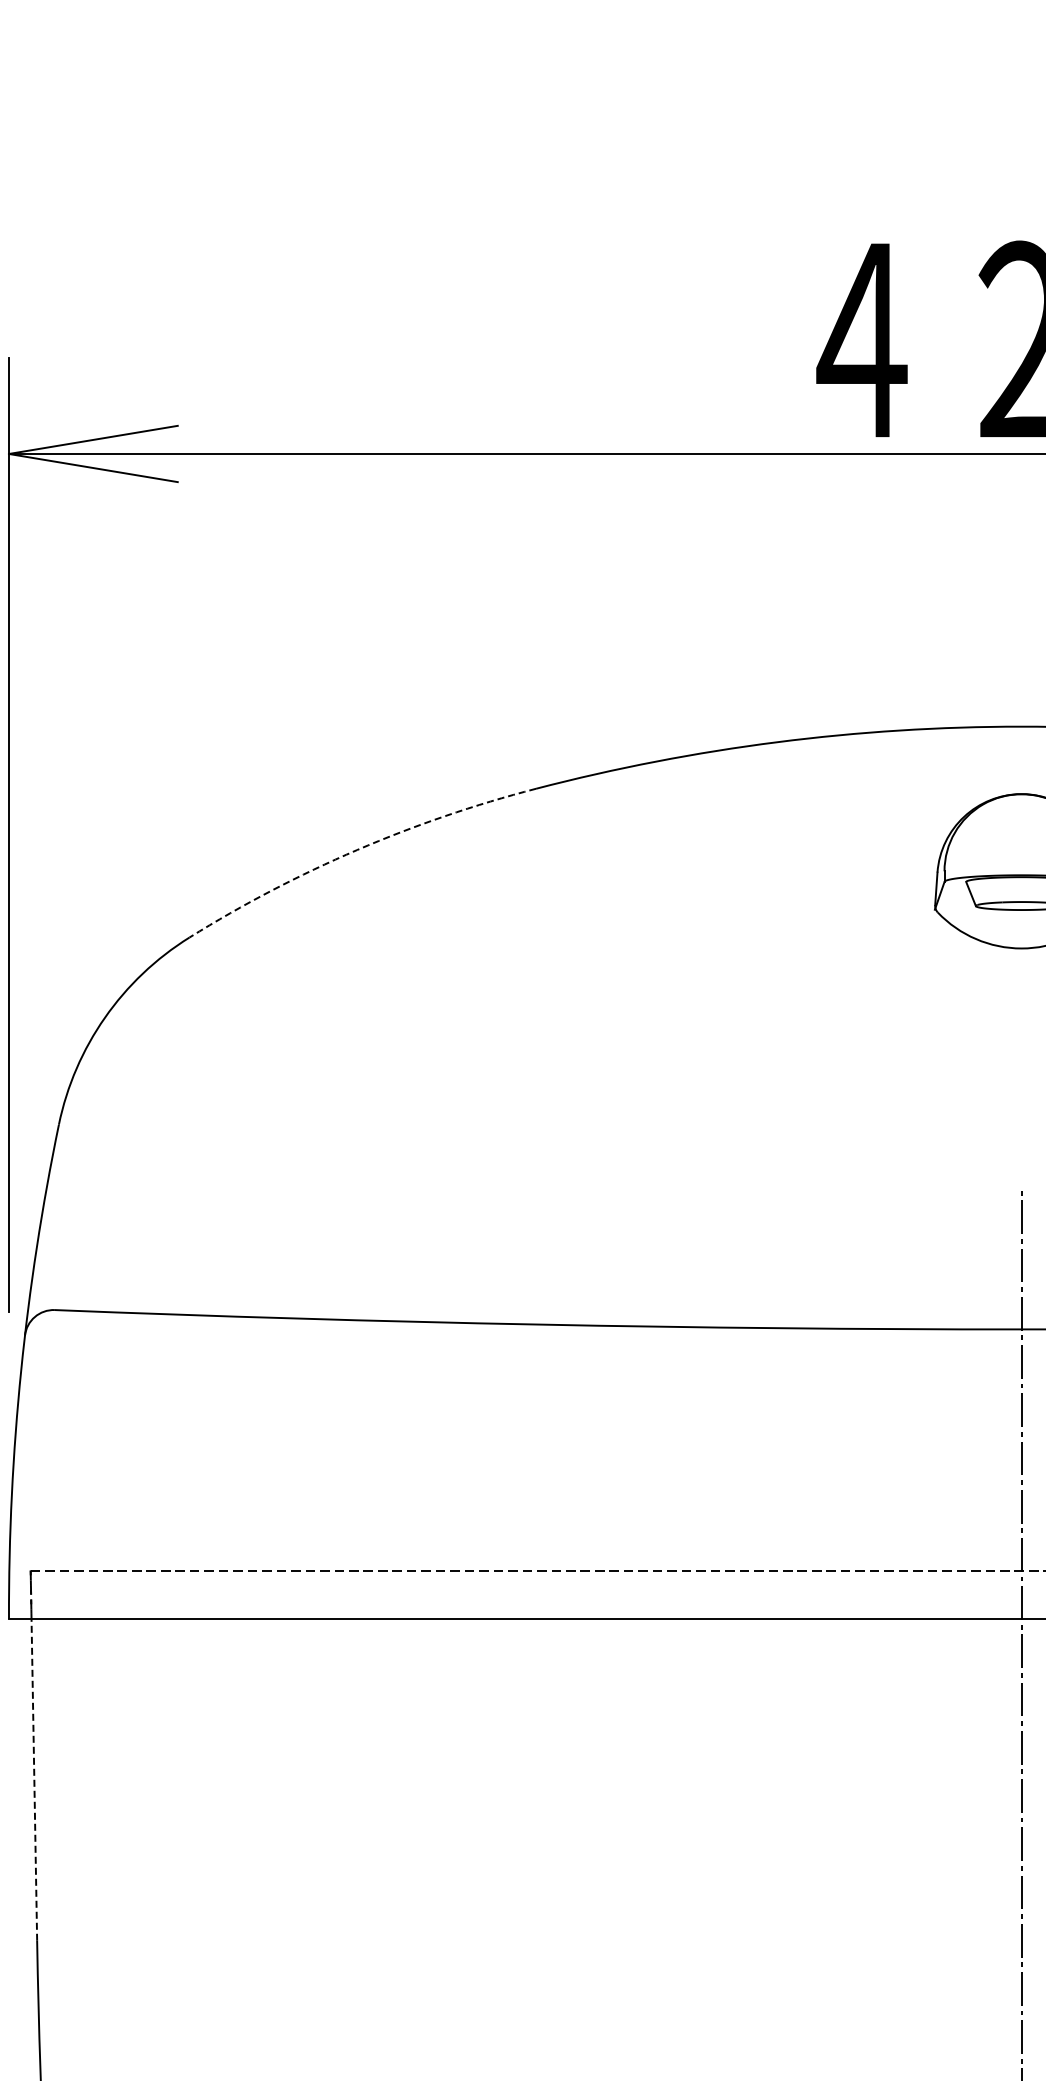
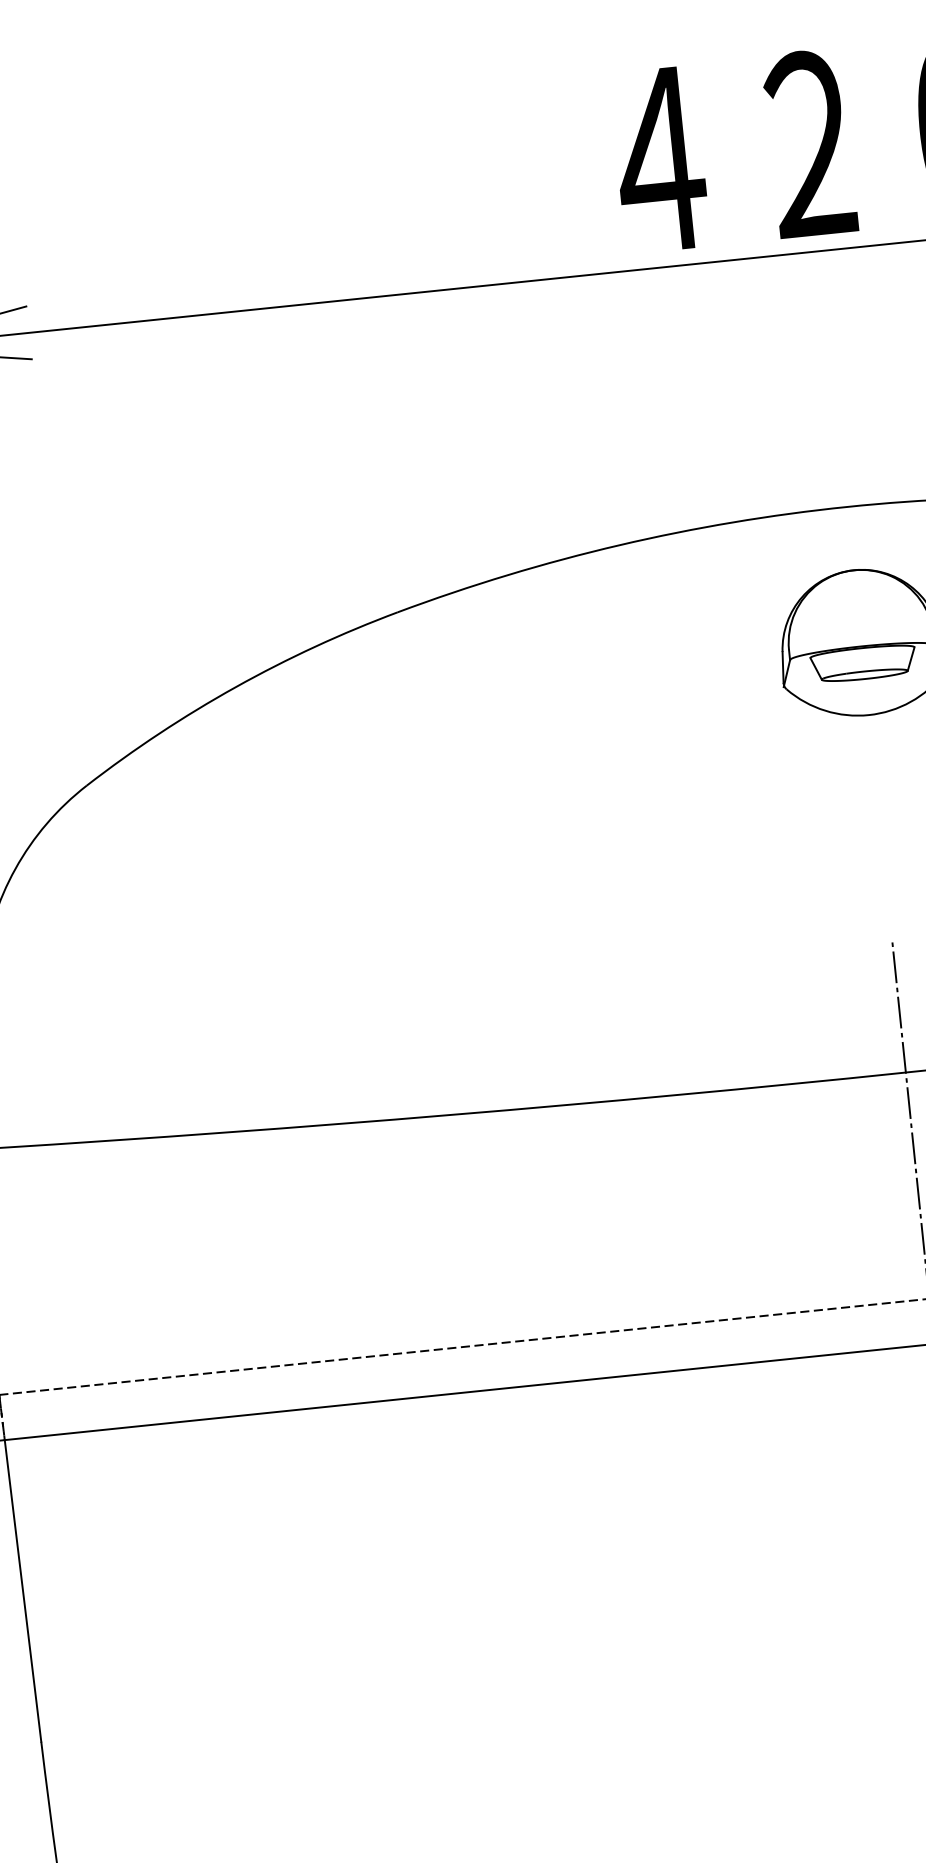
arc: (357, 850) -> (236, 687), dashed -> solid
line: (34, 1779) -> (23, 1590), dashed -> solid

